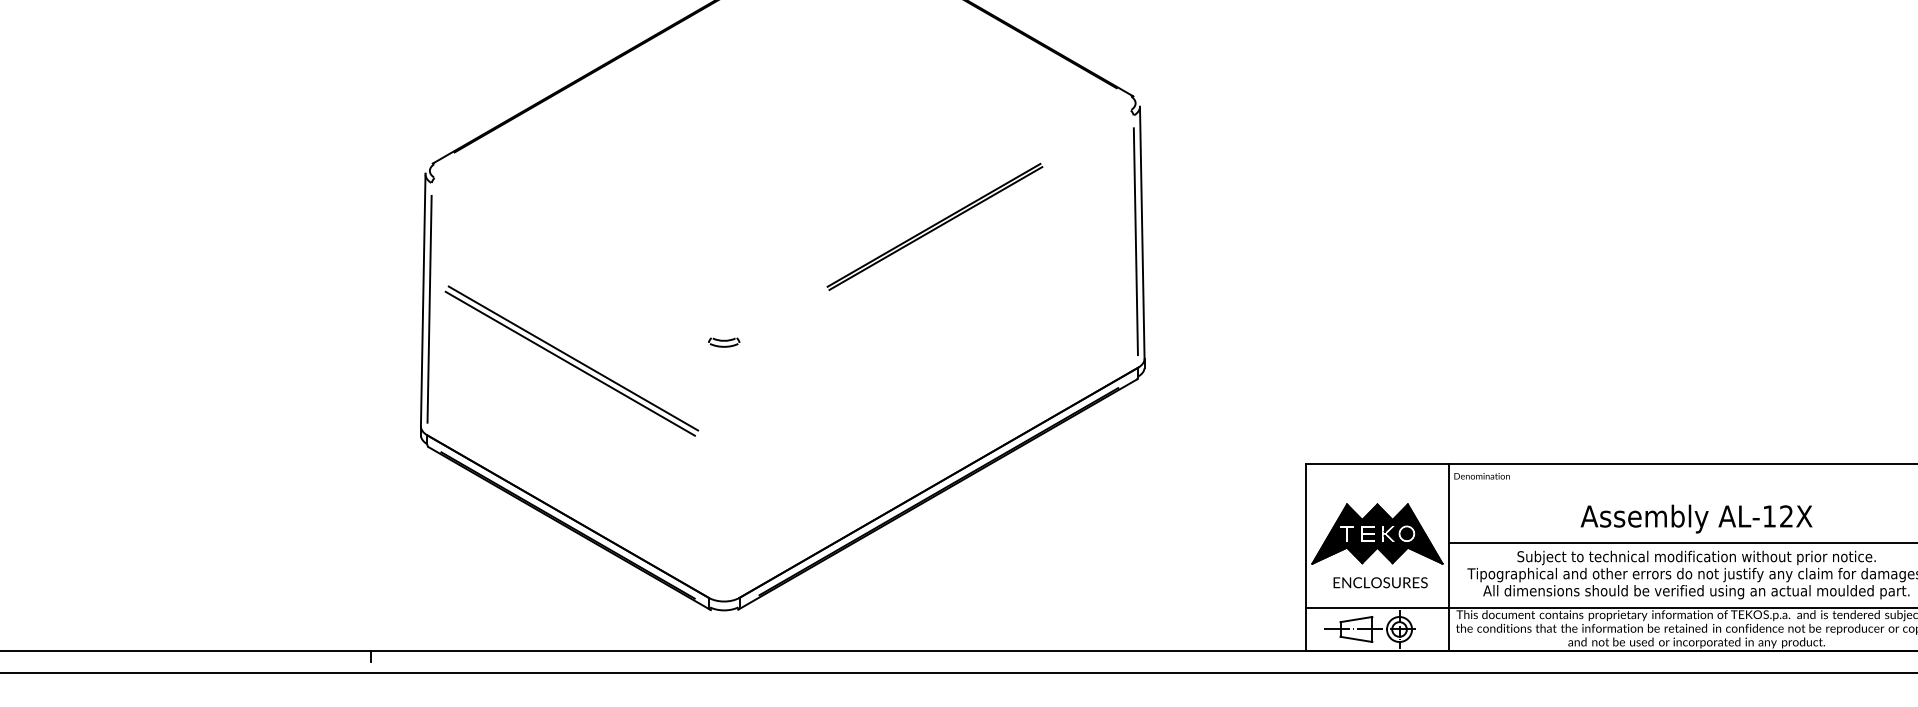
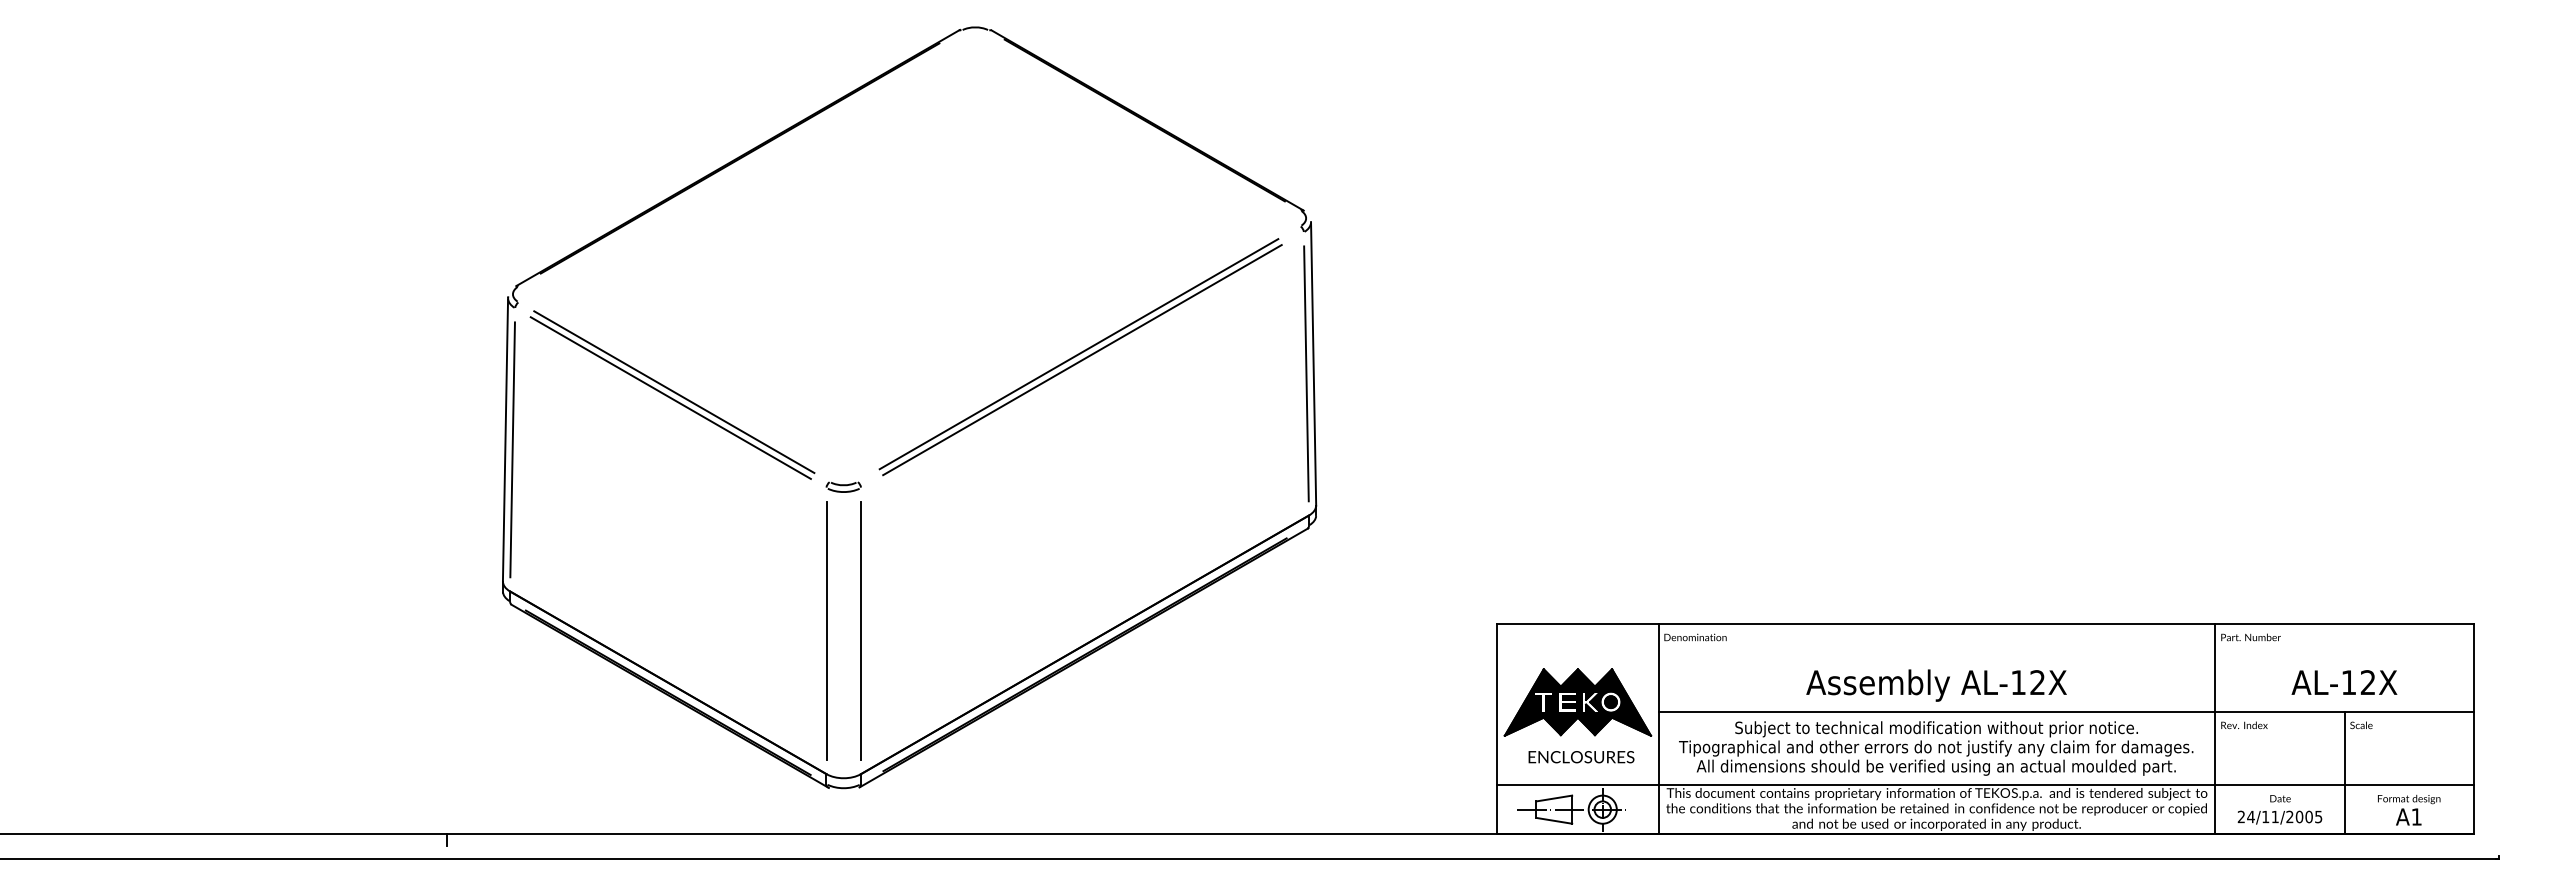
part: (934, 227) -> (1080, 357), size x1.67
part: (571, 360) -> (672, 394), moved
line: (708, 470) -> (826, 630), added
line: (739, 470) -> (861, 630), added

